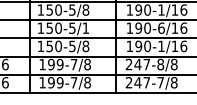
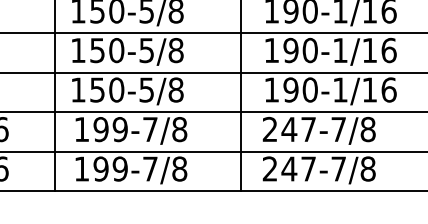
text: (85, 27) -> (175, 48), 150-5/1 -> 150-5/8
text: (161, 27) -> (340, 48), 190-6/16 -> 190-1/16
text: (160, 64) -> (338, 129), 247-8/8 -> 247-7/8

